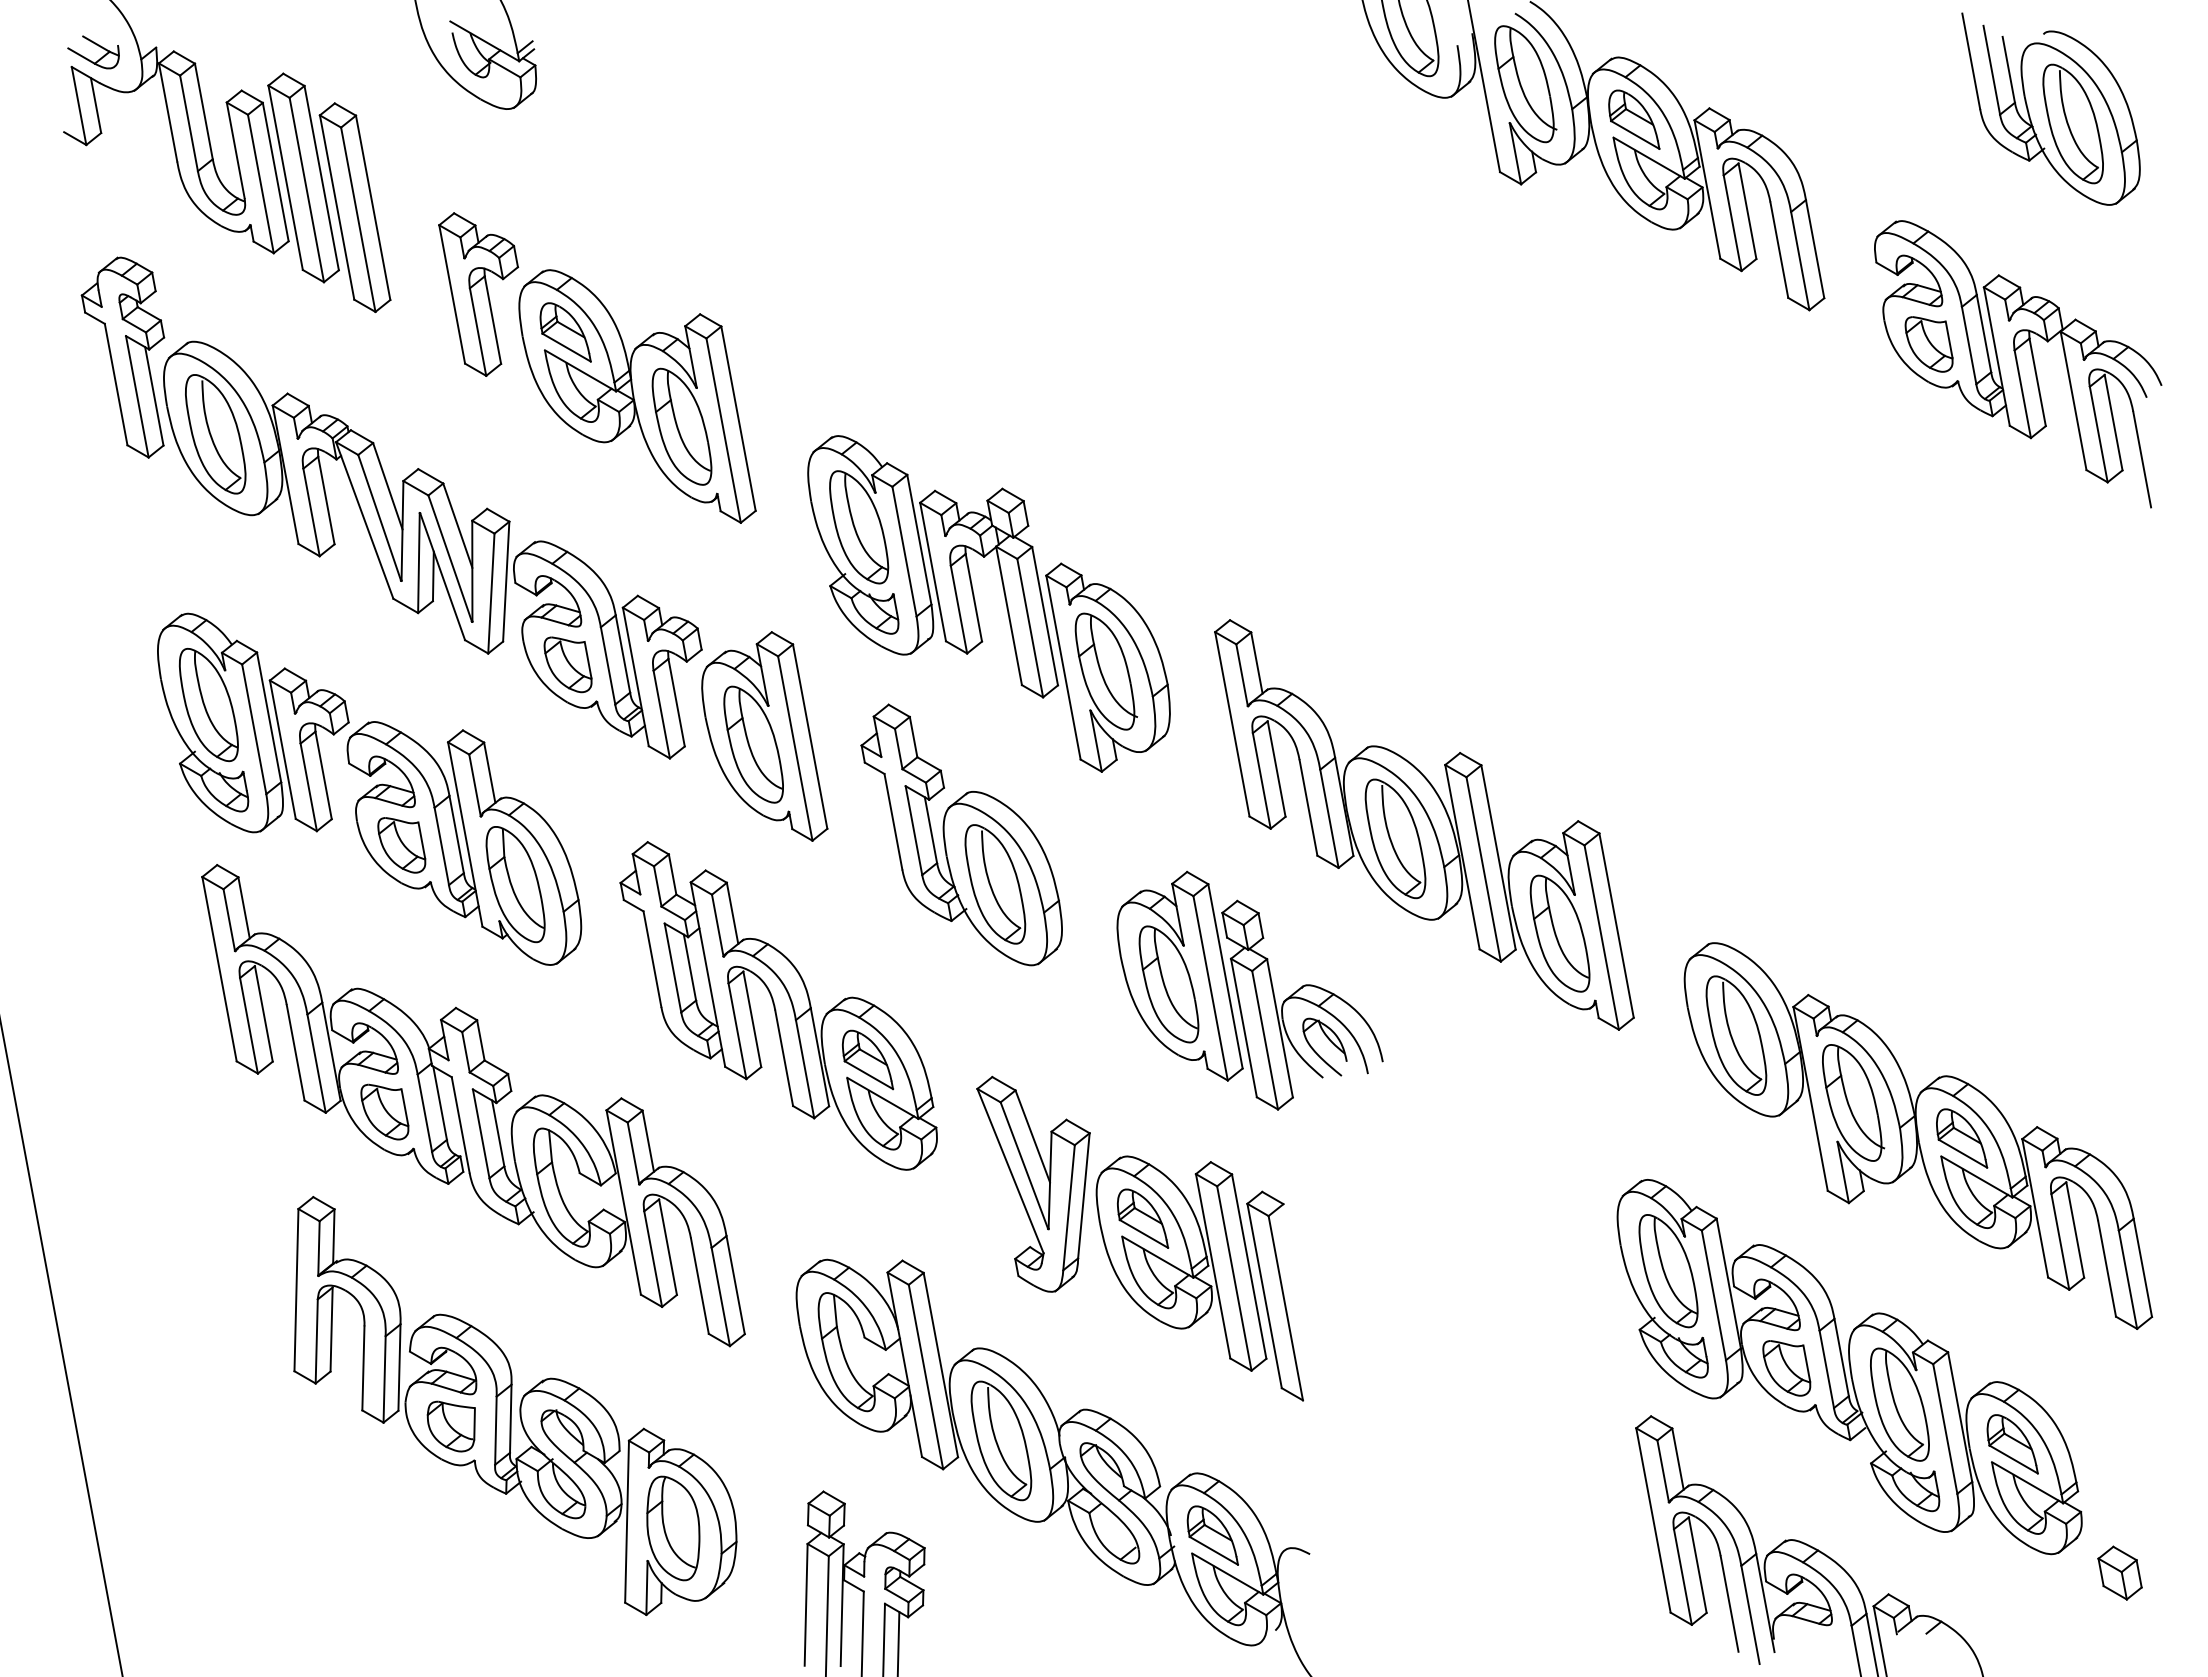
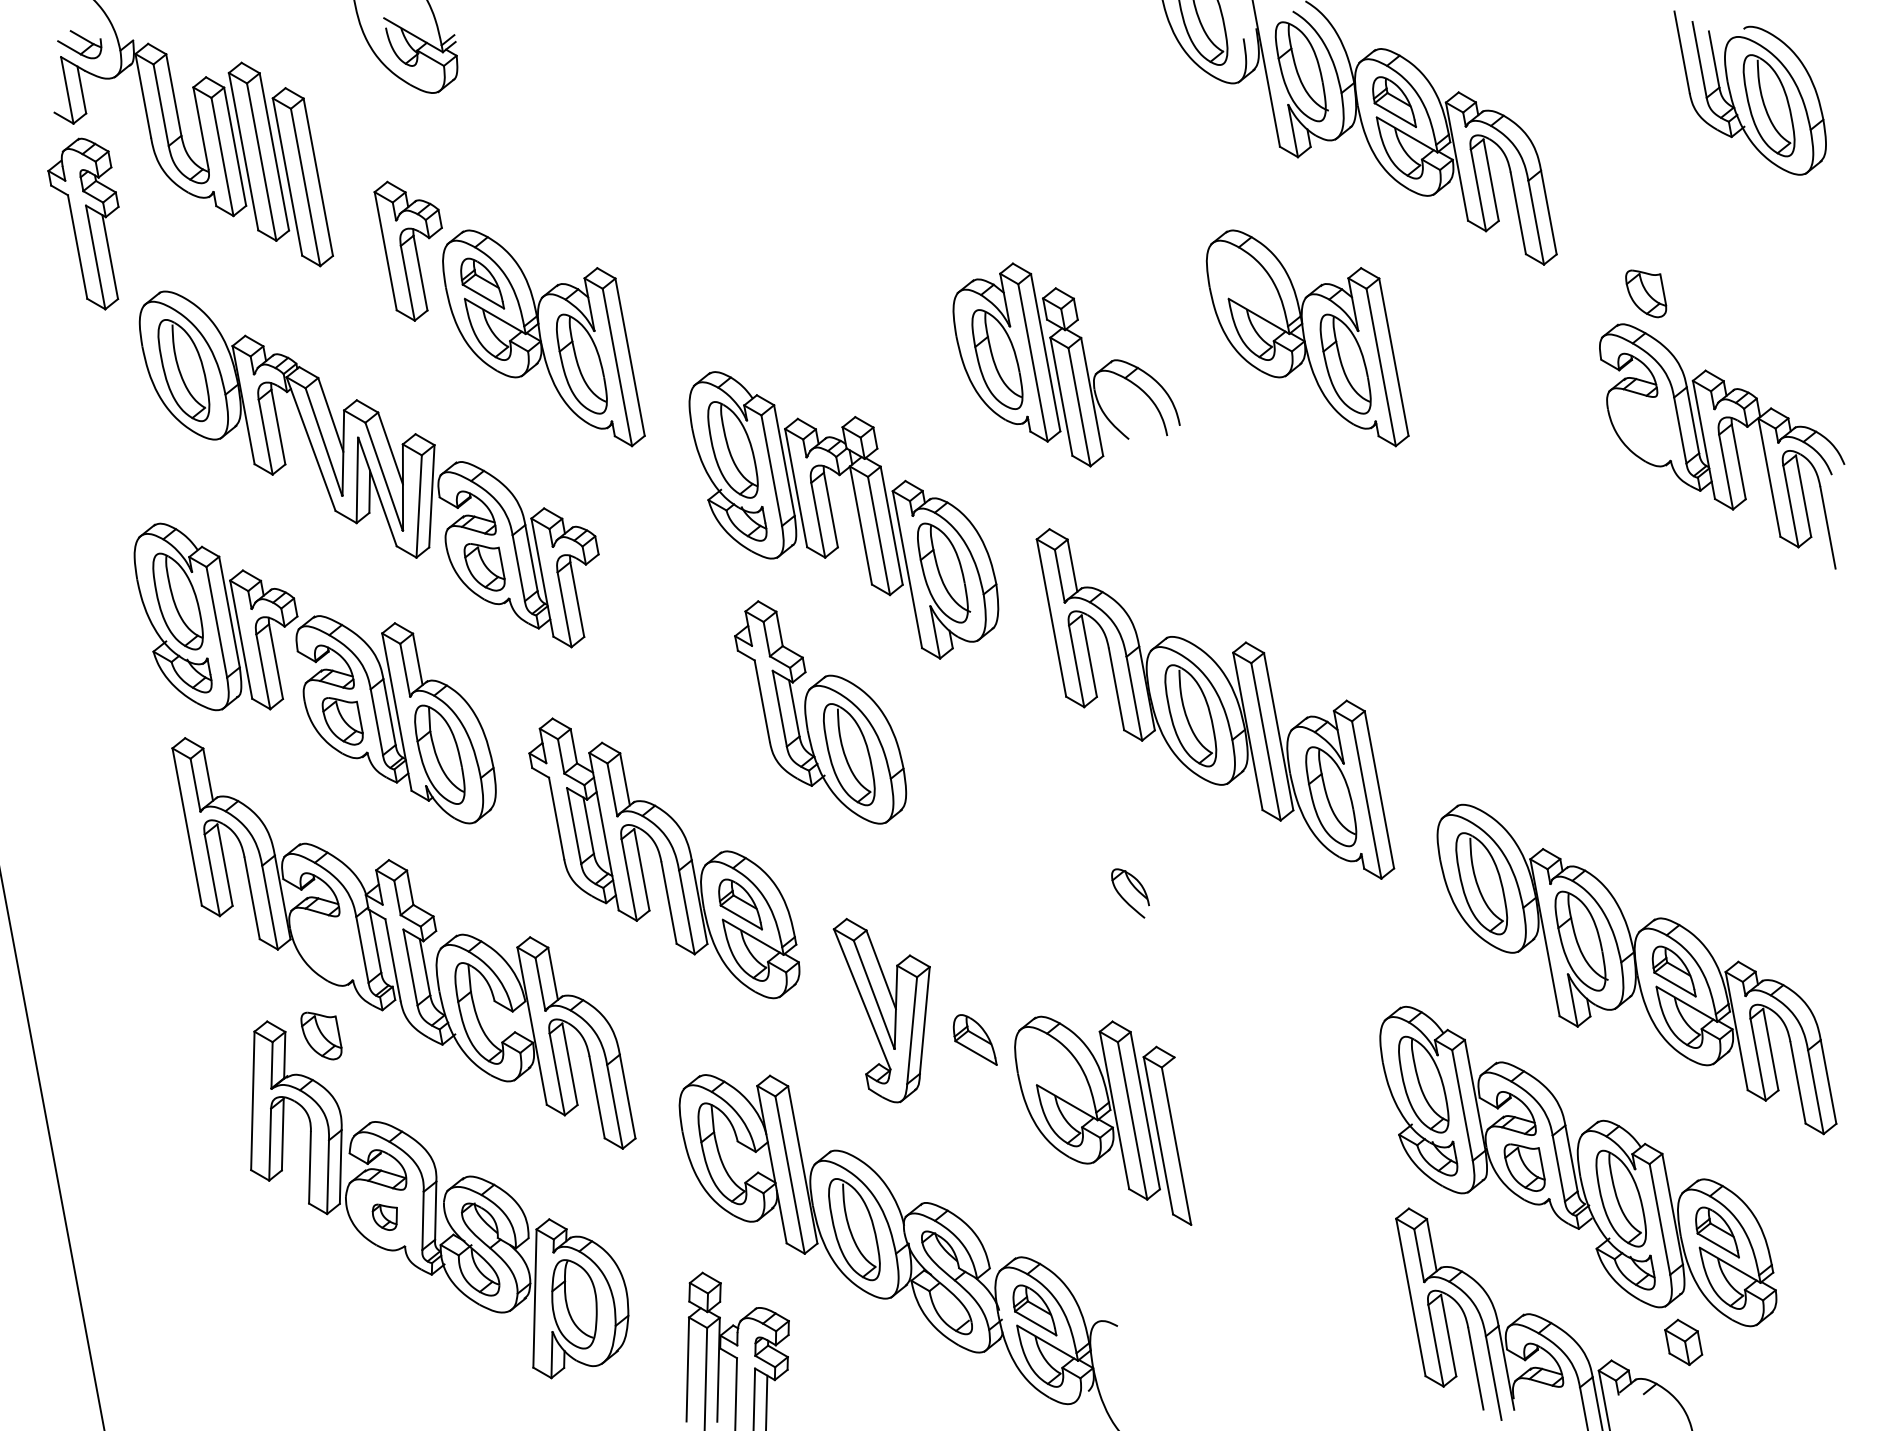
part: (122, 357) -> (83, 223), moved
part: (2018, 364) -> (1722, 446), moved
part: (1532, 396) -> (1307, 338), added
part: (764, 736) -> (652, 628), removed
part: (1249, 990) -> (1066, 364), moved
part: (384, 1111) -> (321, 1035), moved
part: (1199, 1278) -> (1102, 1120), moved
part: (450, 1426) -> (384, 1217), size x0.6
part: (2119, 1572) -> (1683, 1341), moved

